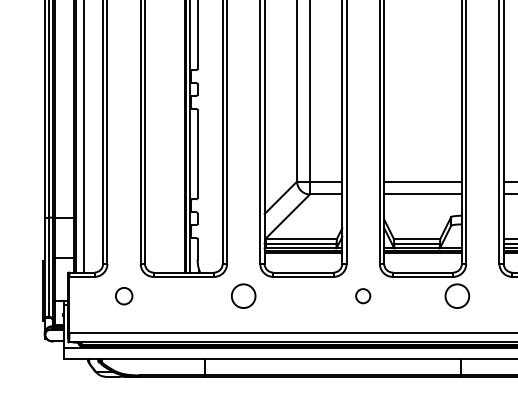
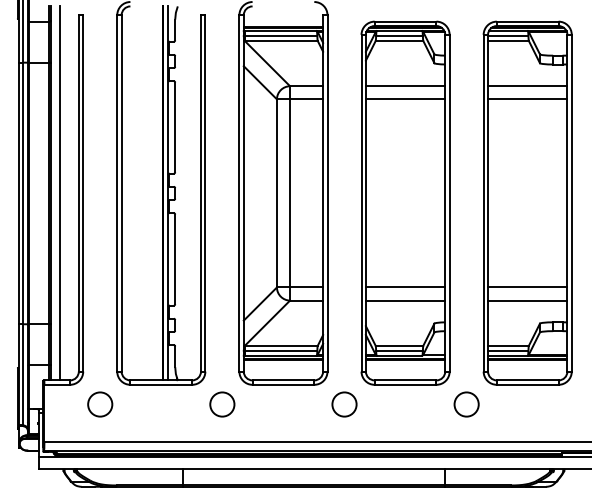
circle: (124, 296) -> (100, 404), size x1.43
circle: (363, 296) -> (344, 404), size x1.67
circle: (457, 296) -> (466, 404), moved

